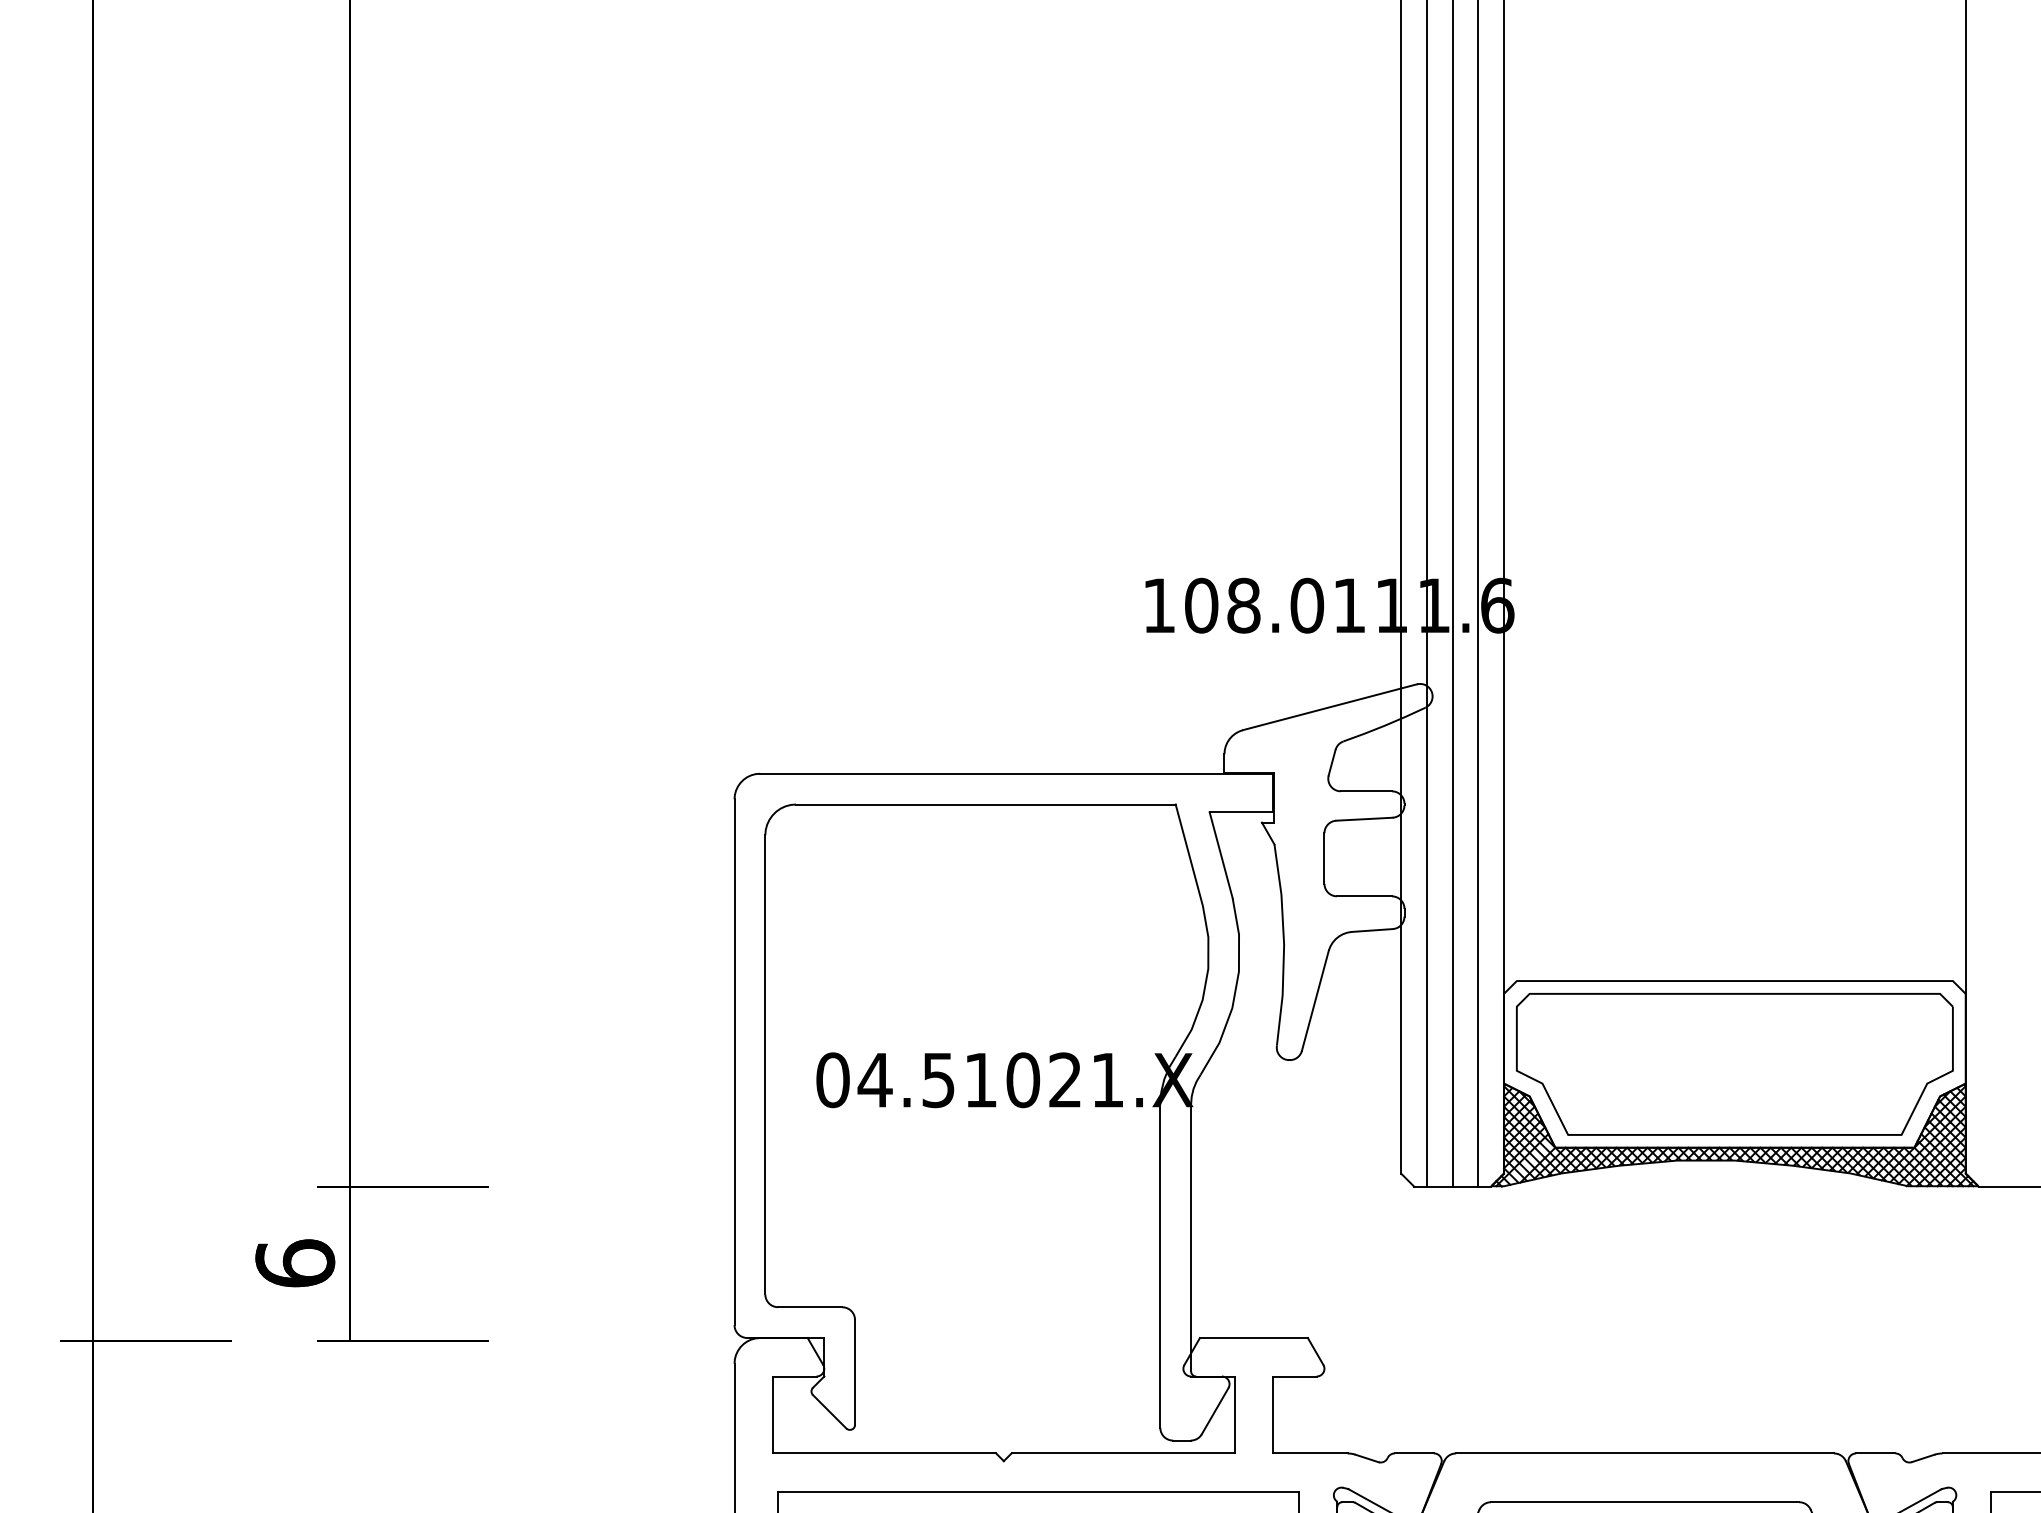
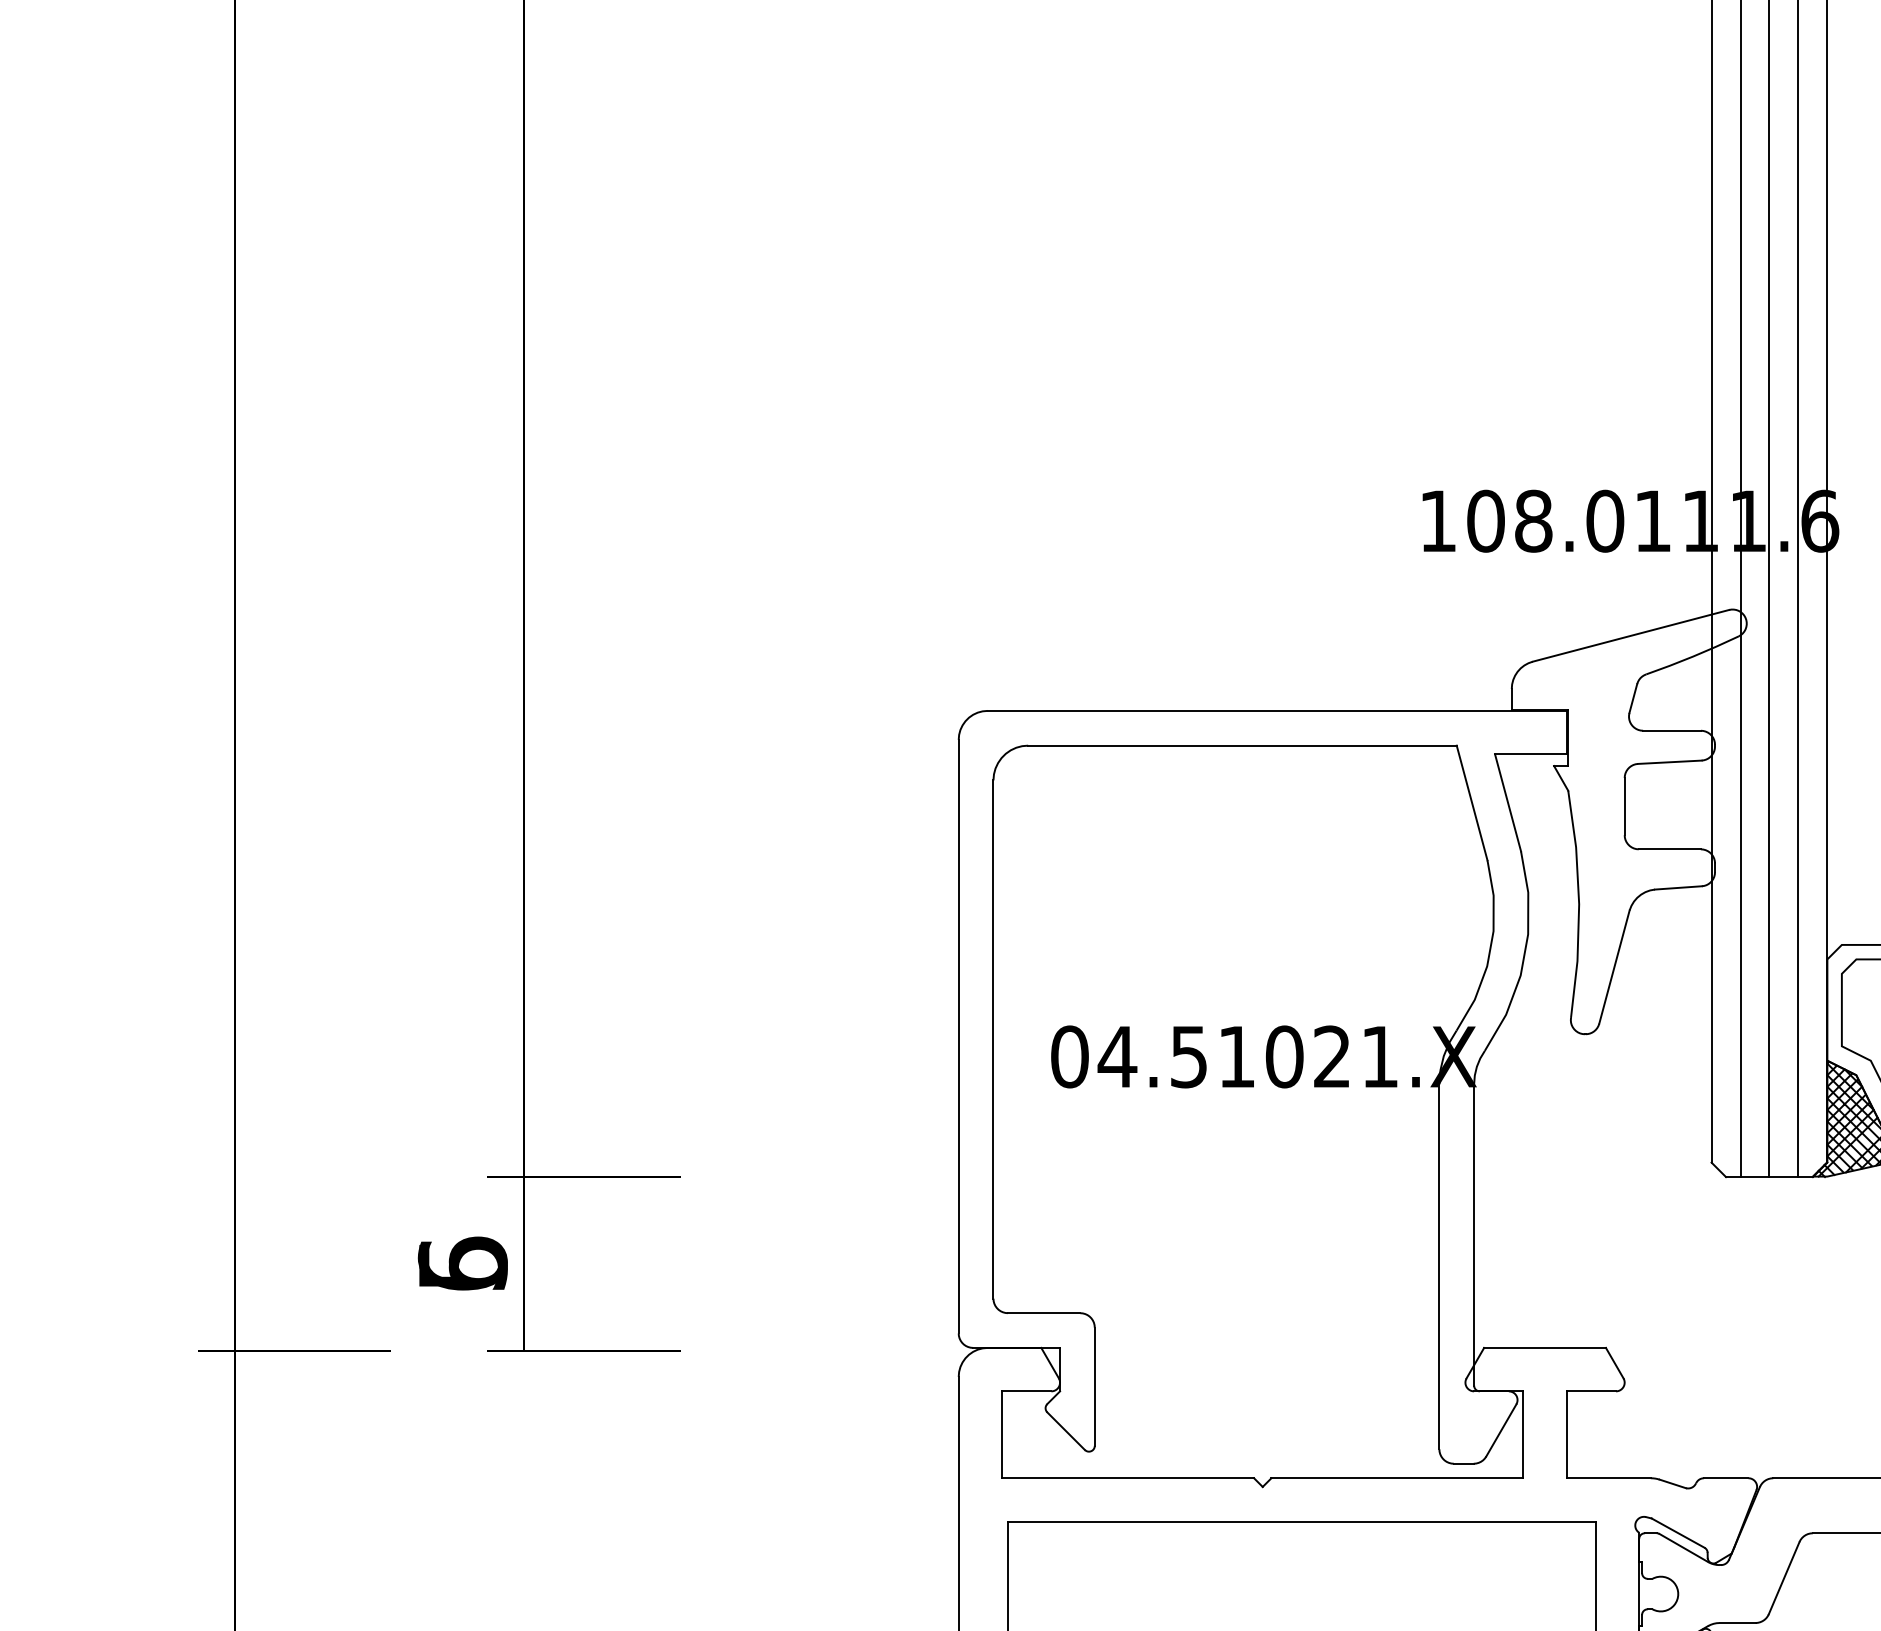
text: (295, 1263) -> (463, 1263), 6 -> 5

